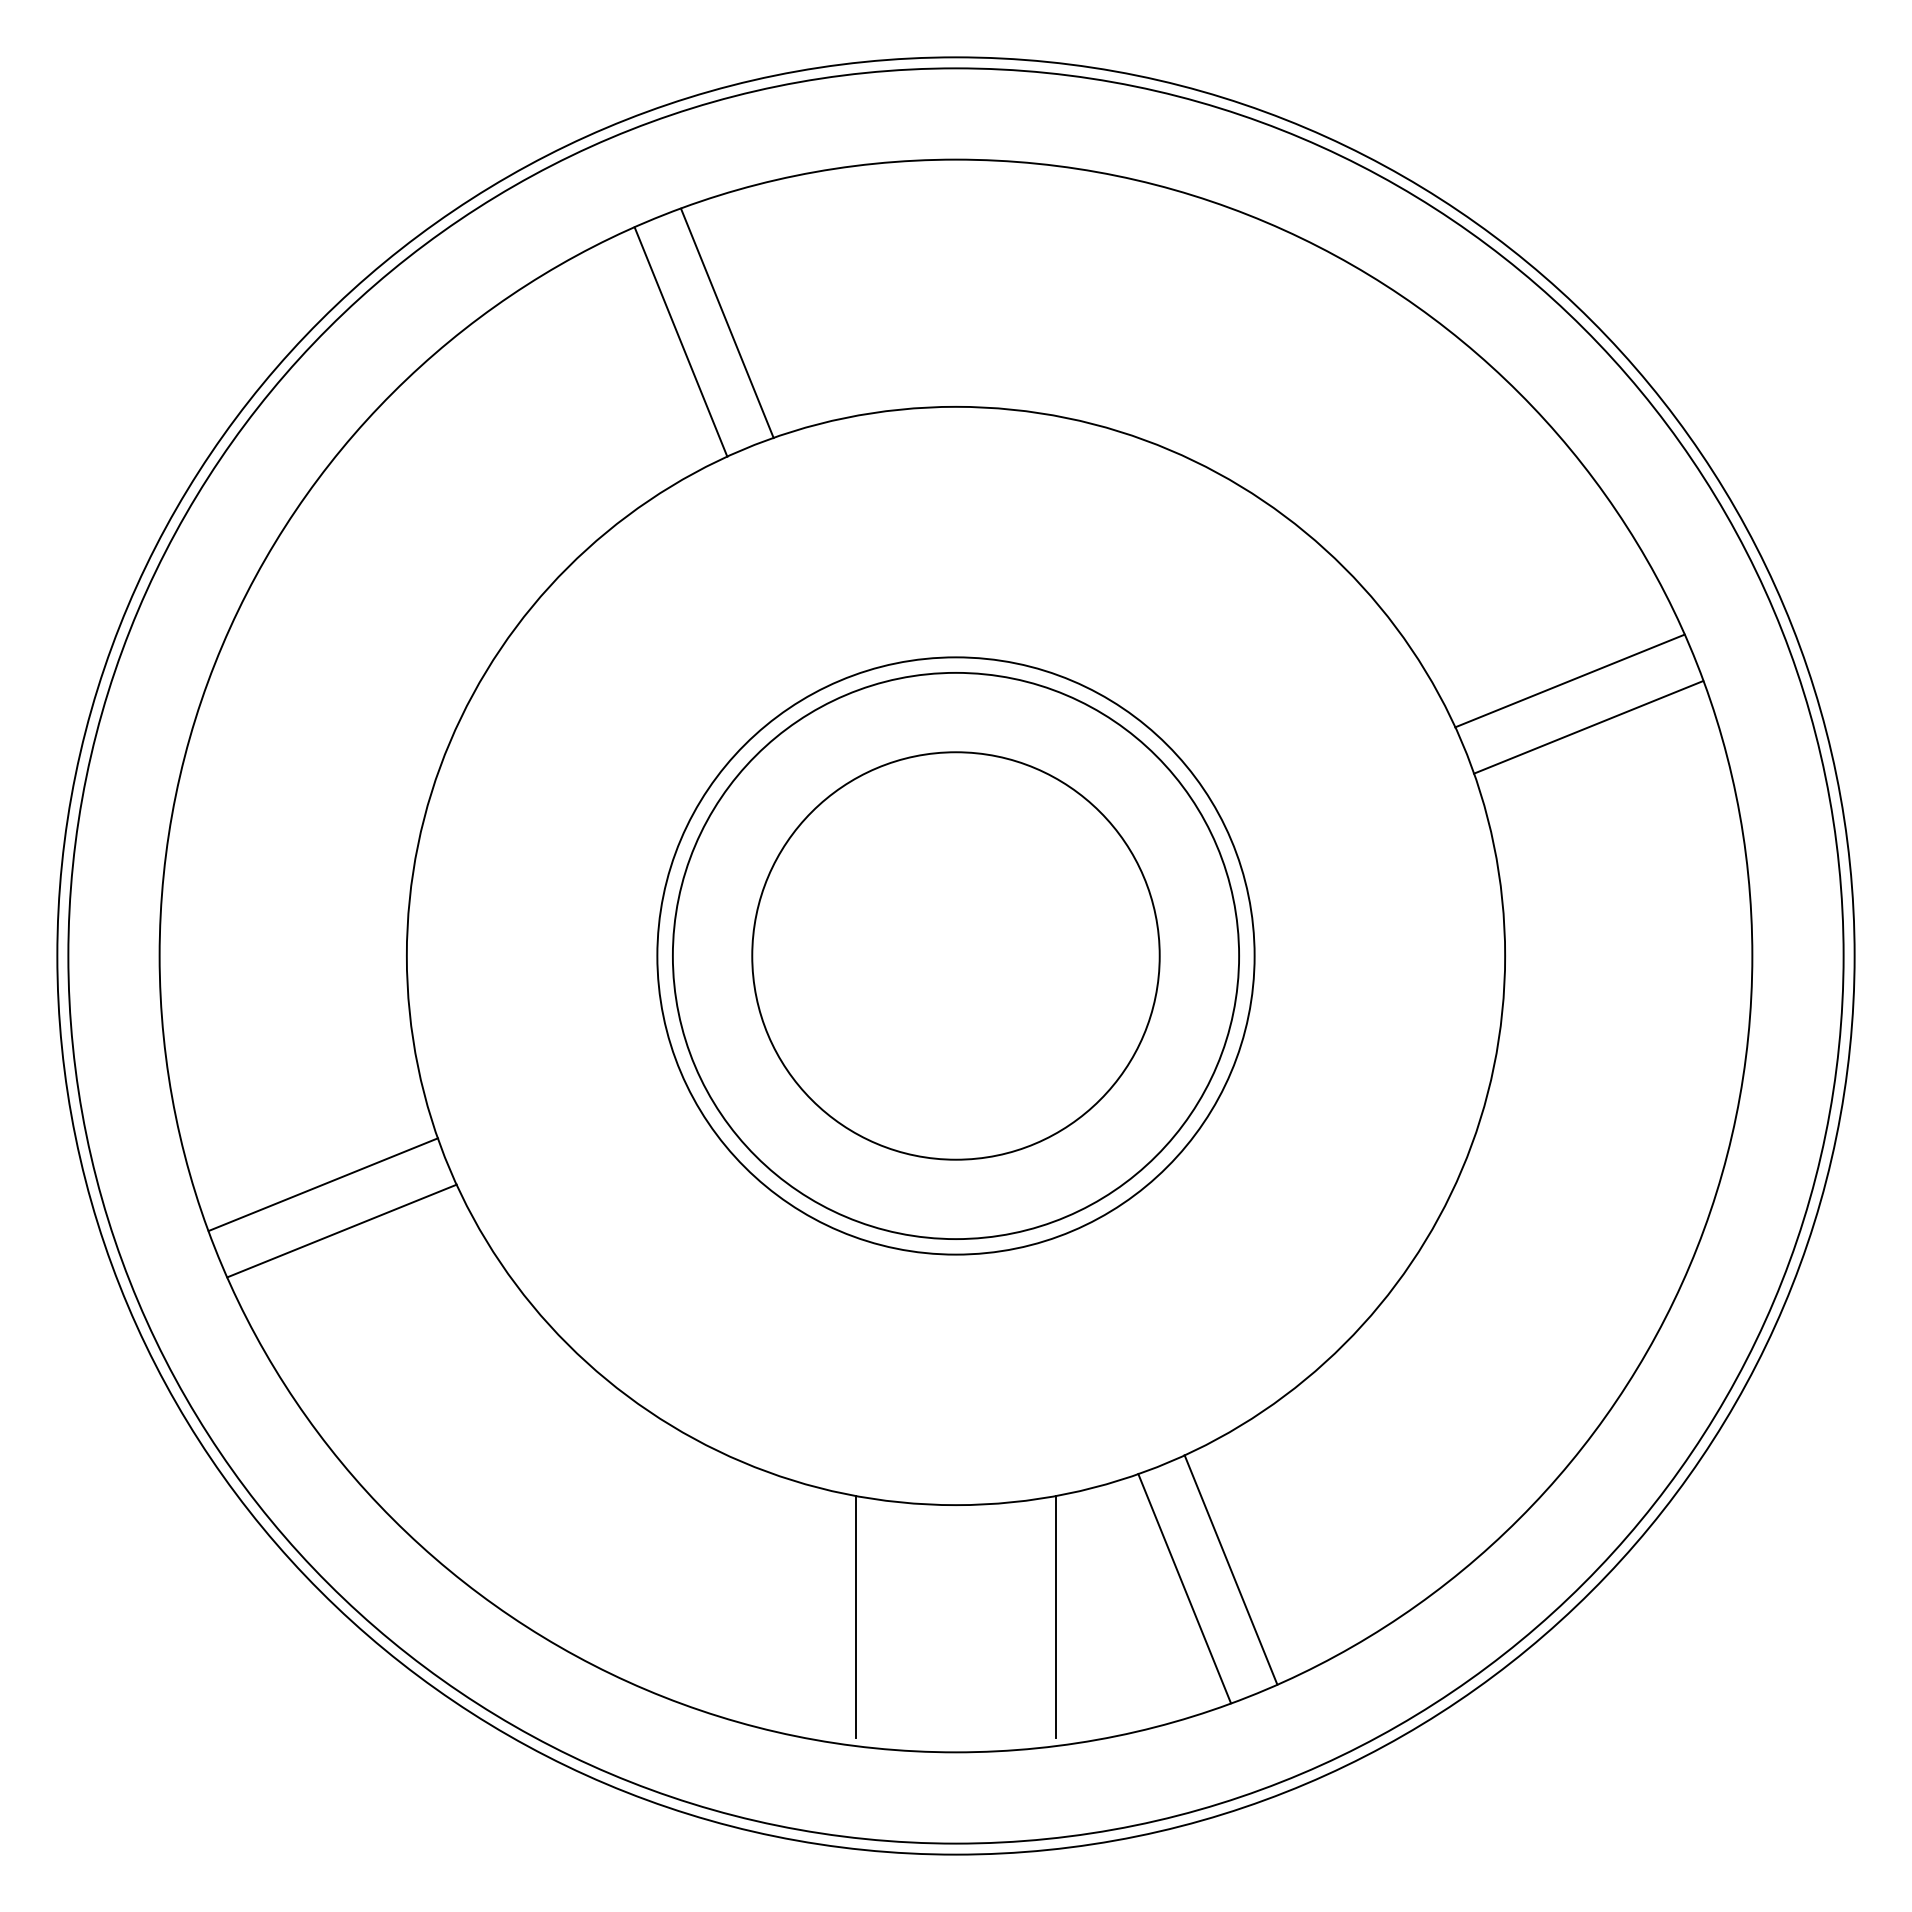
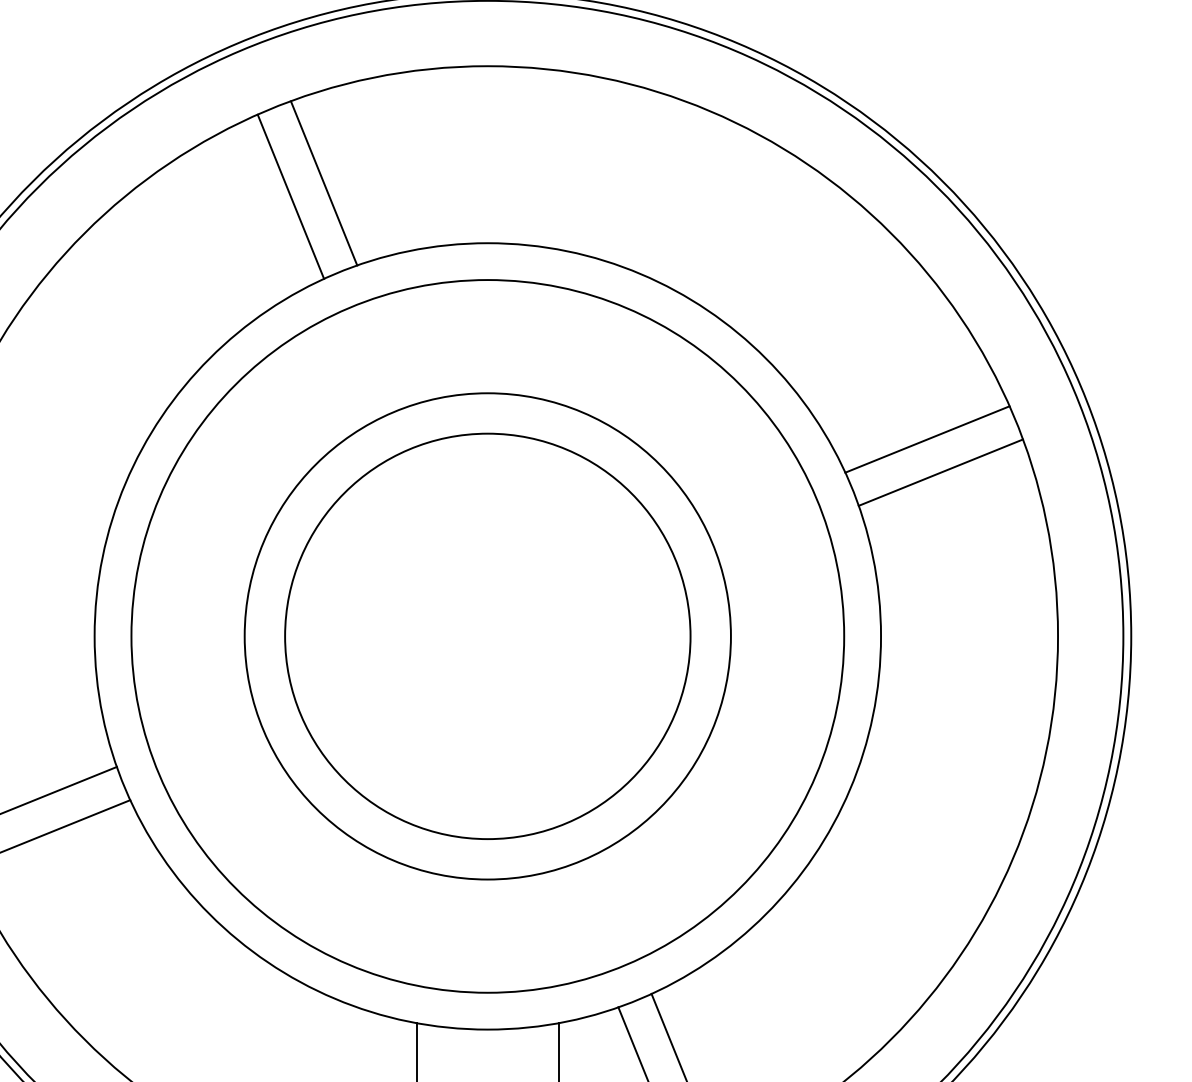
circle: (955, 955) -> (487, 636), size x1.67
circle: (955, 955) -> (487, 636), size x1.67

